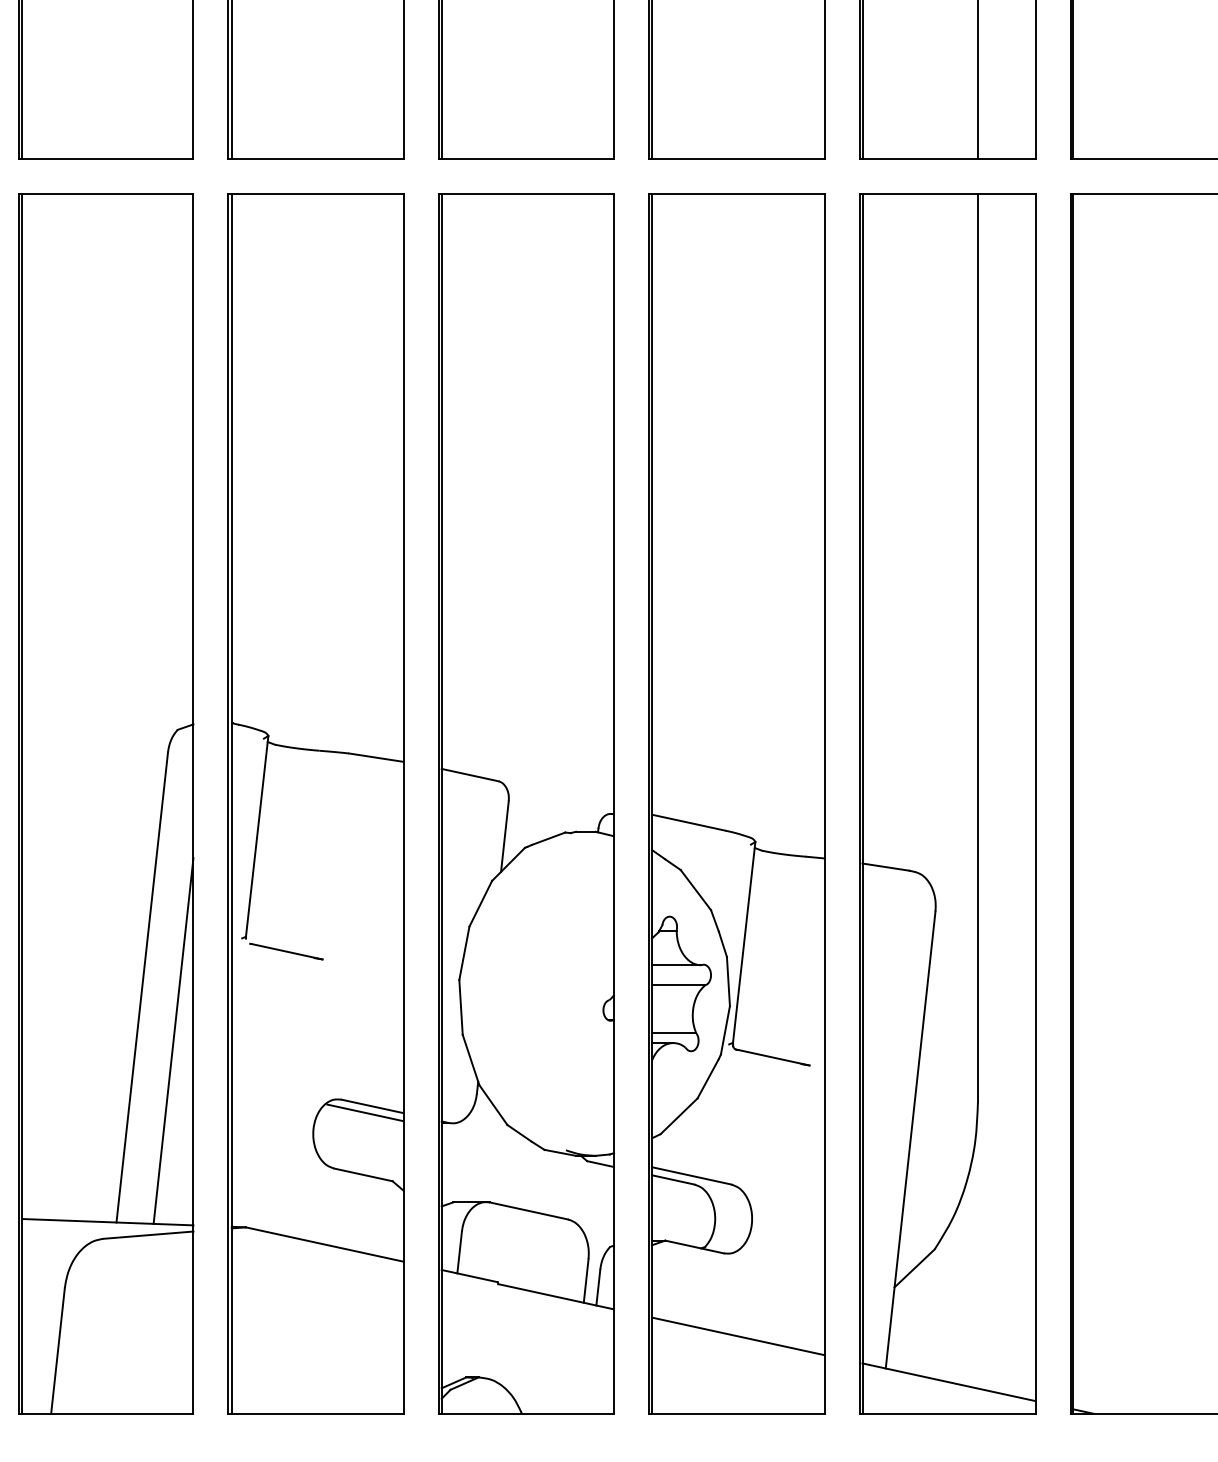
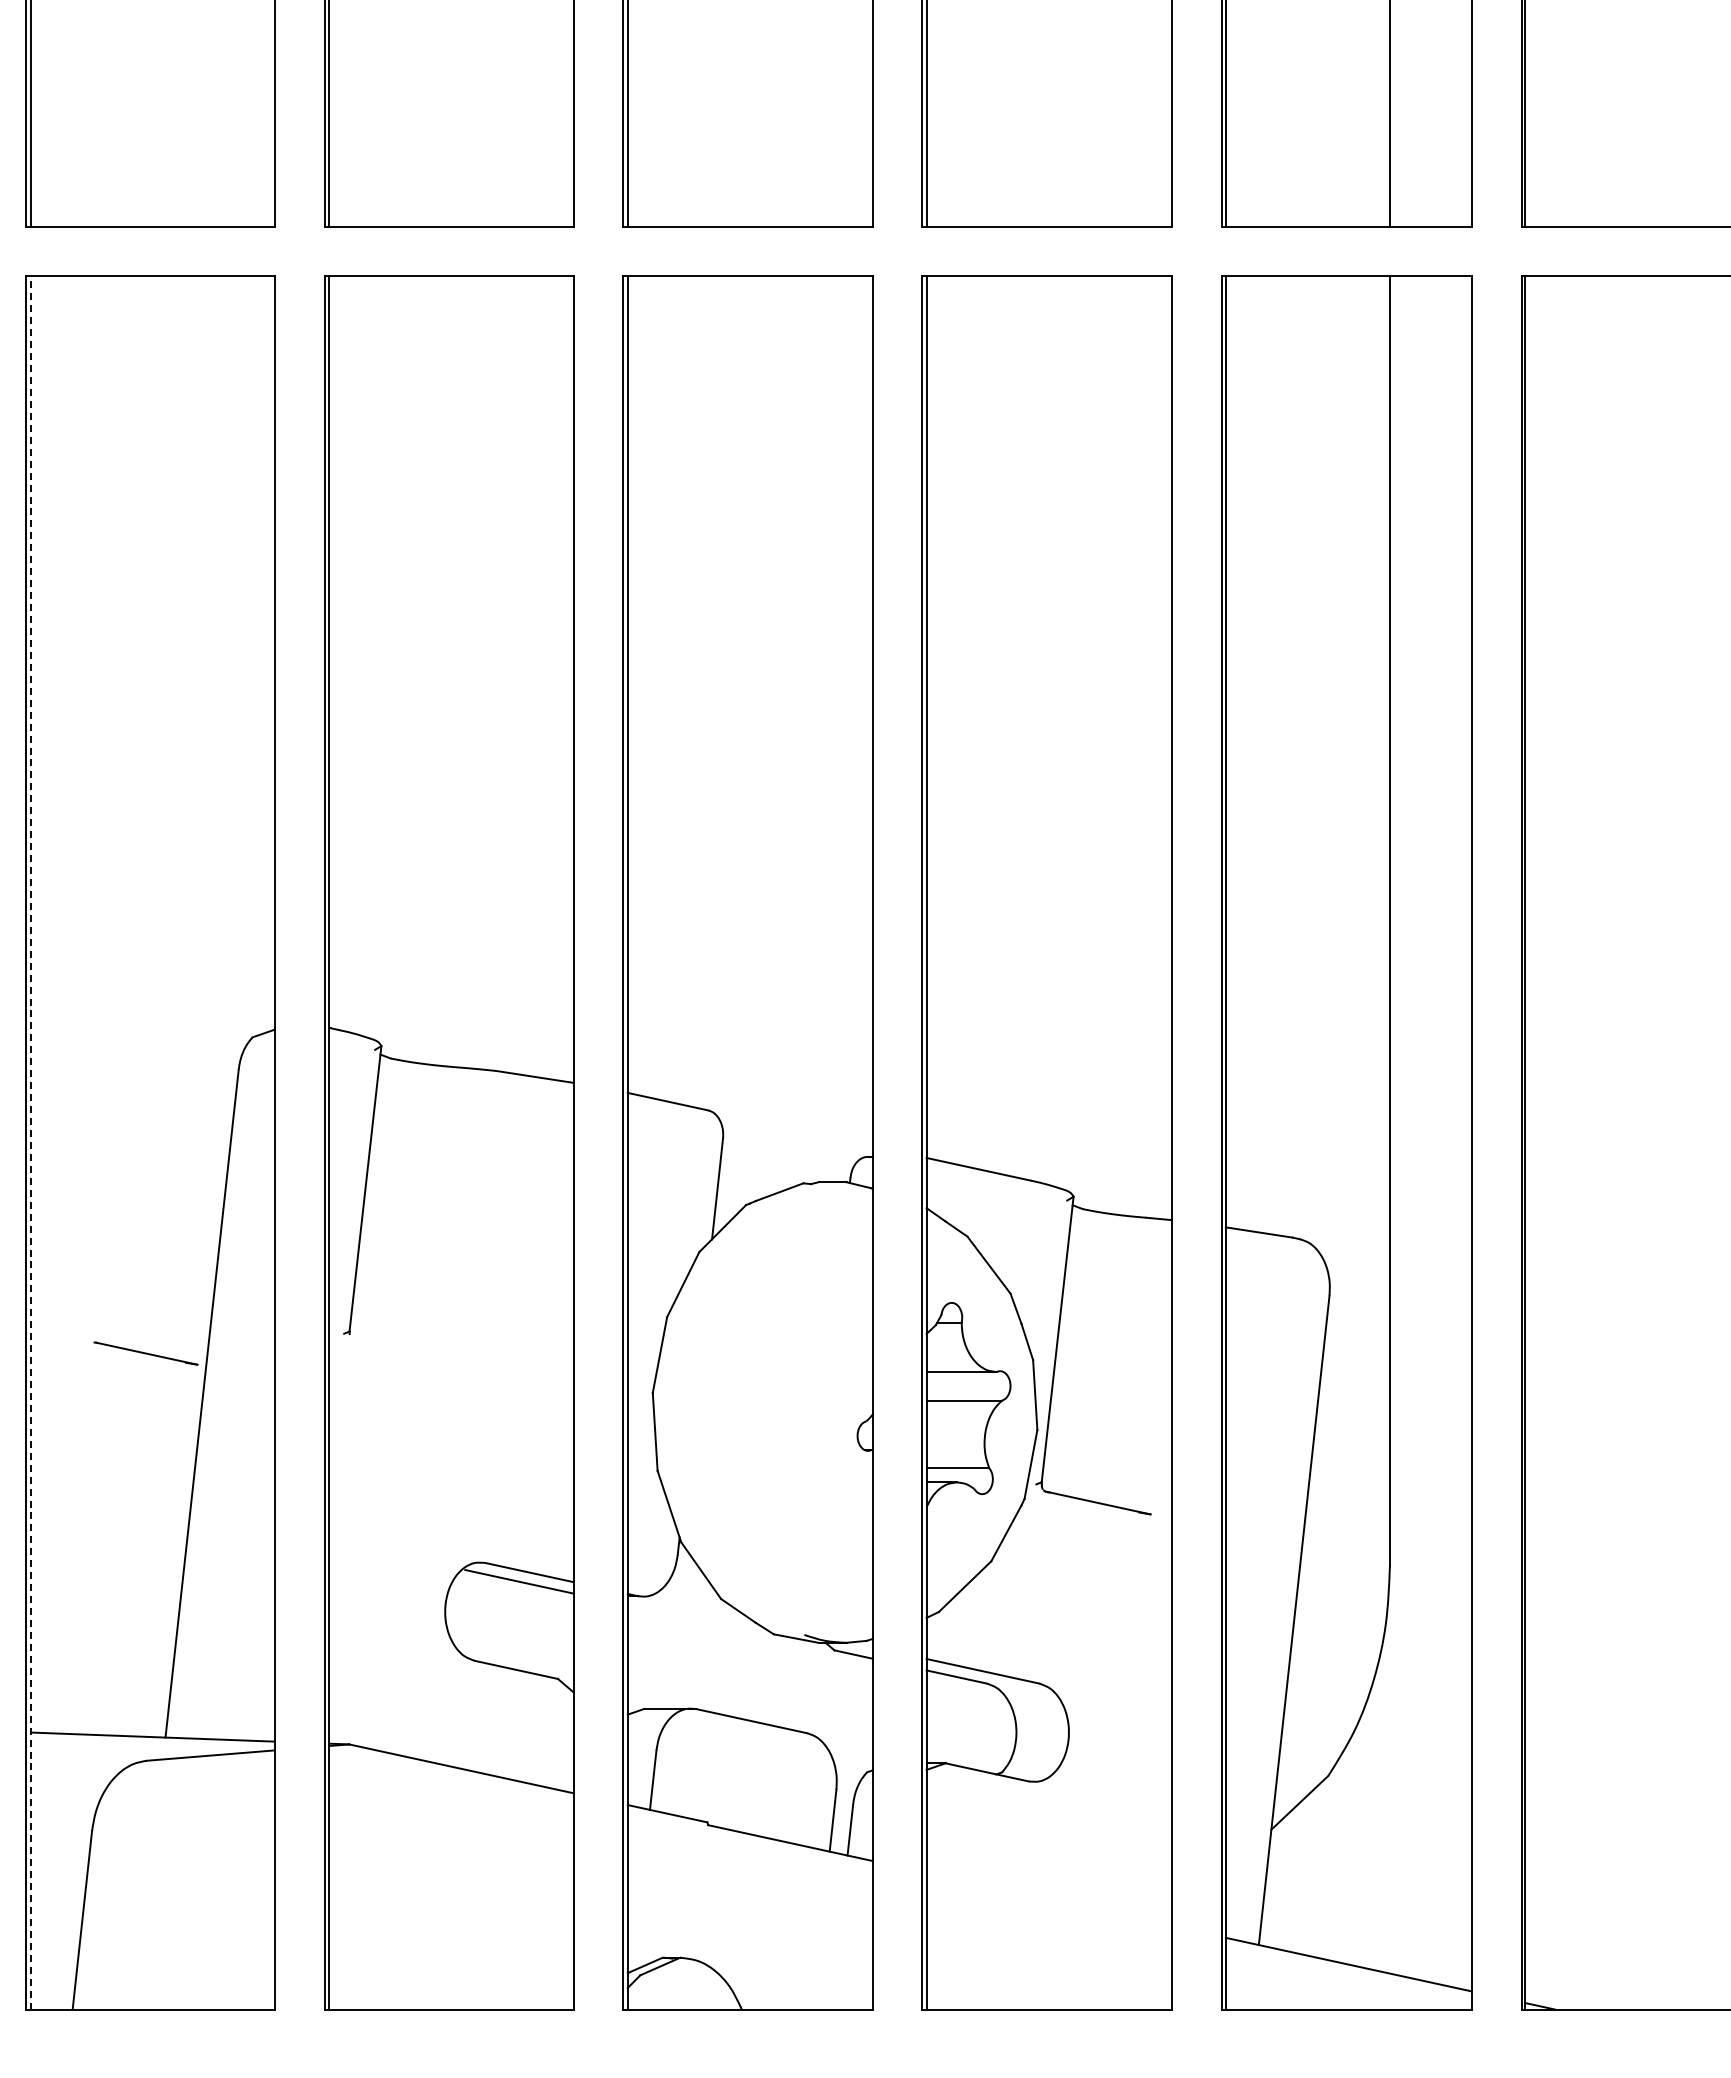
line: (22, 803) -> (31, 1142), solid -> dashed
line: (286, 951) -> (145, 1353), moved
line: (173, 1040) -> (246, 1479), removed
line: (738, 1336) -> (1049, 1899), removed

